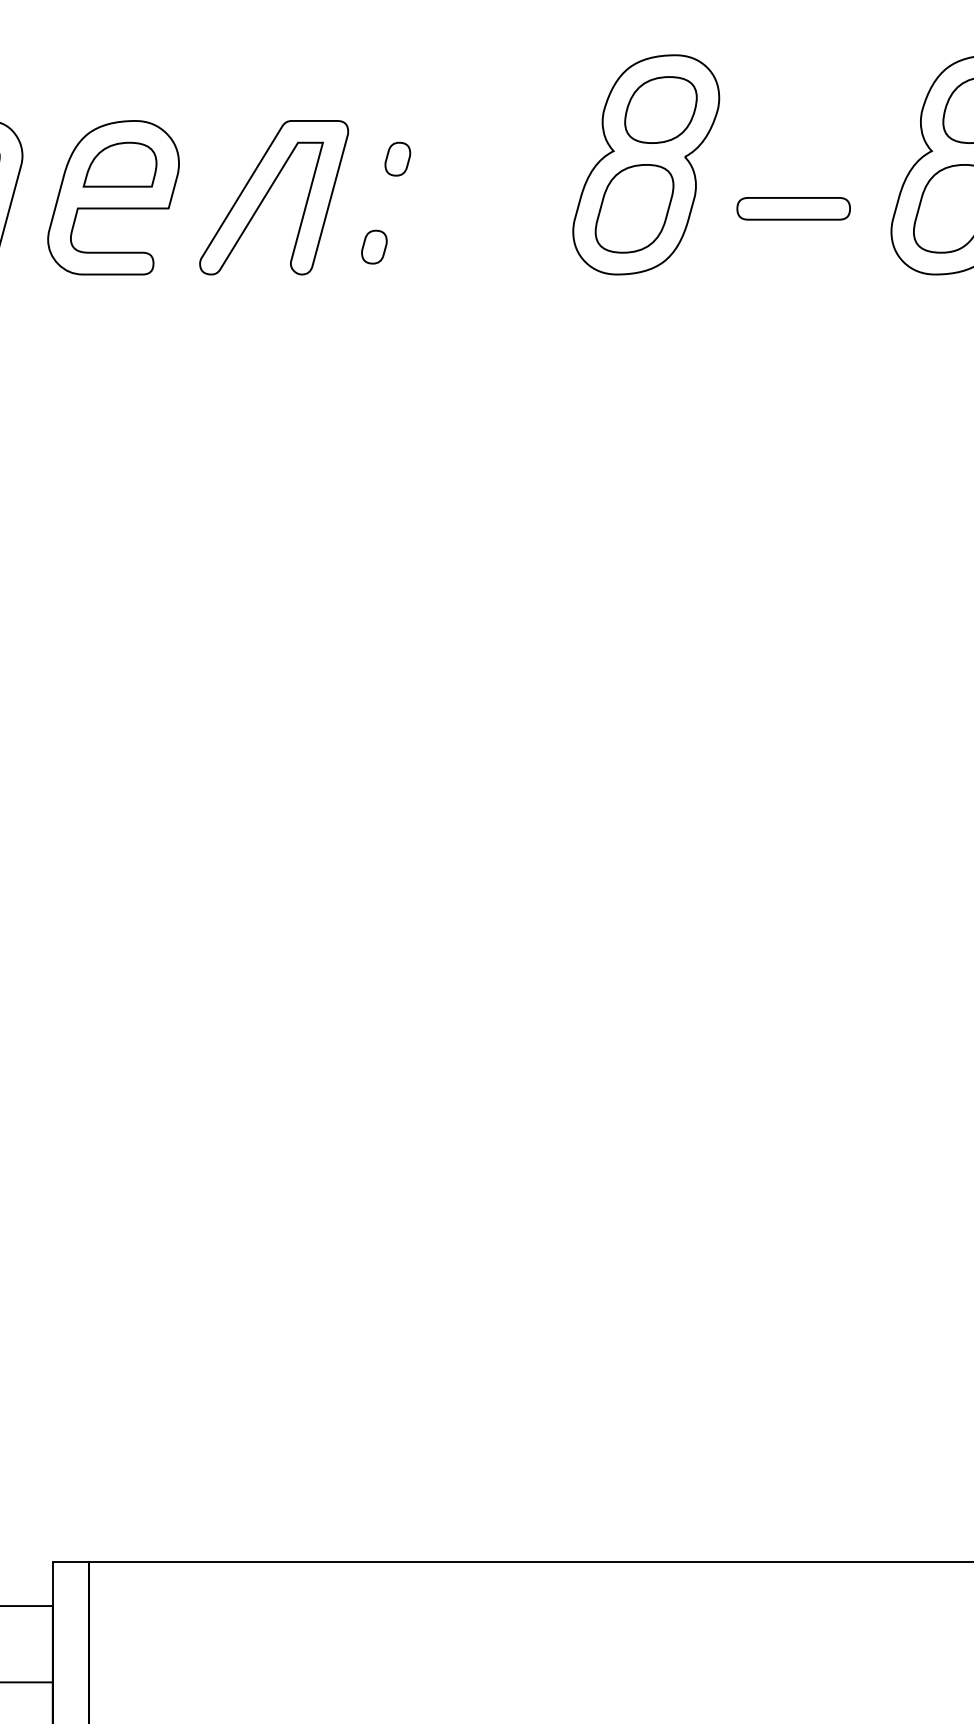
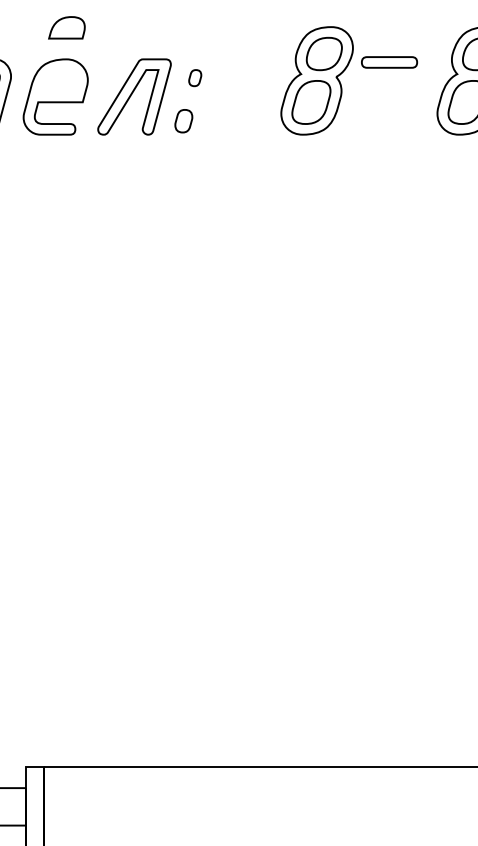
part: (119, 164) -> (66, 27), moved
part: (793, 208) -> (389, 62), moved
part: (373, 247) -> (183, 121), size x1.4

